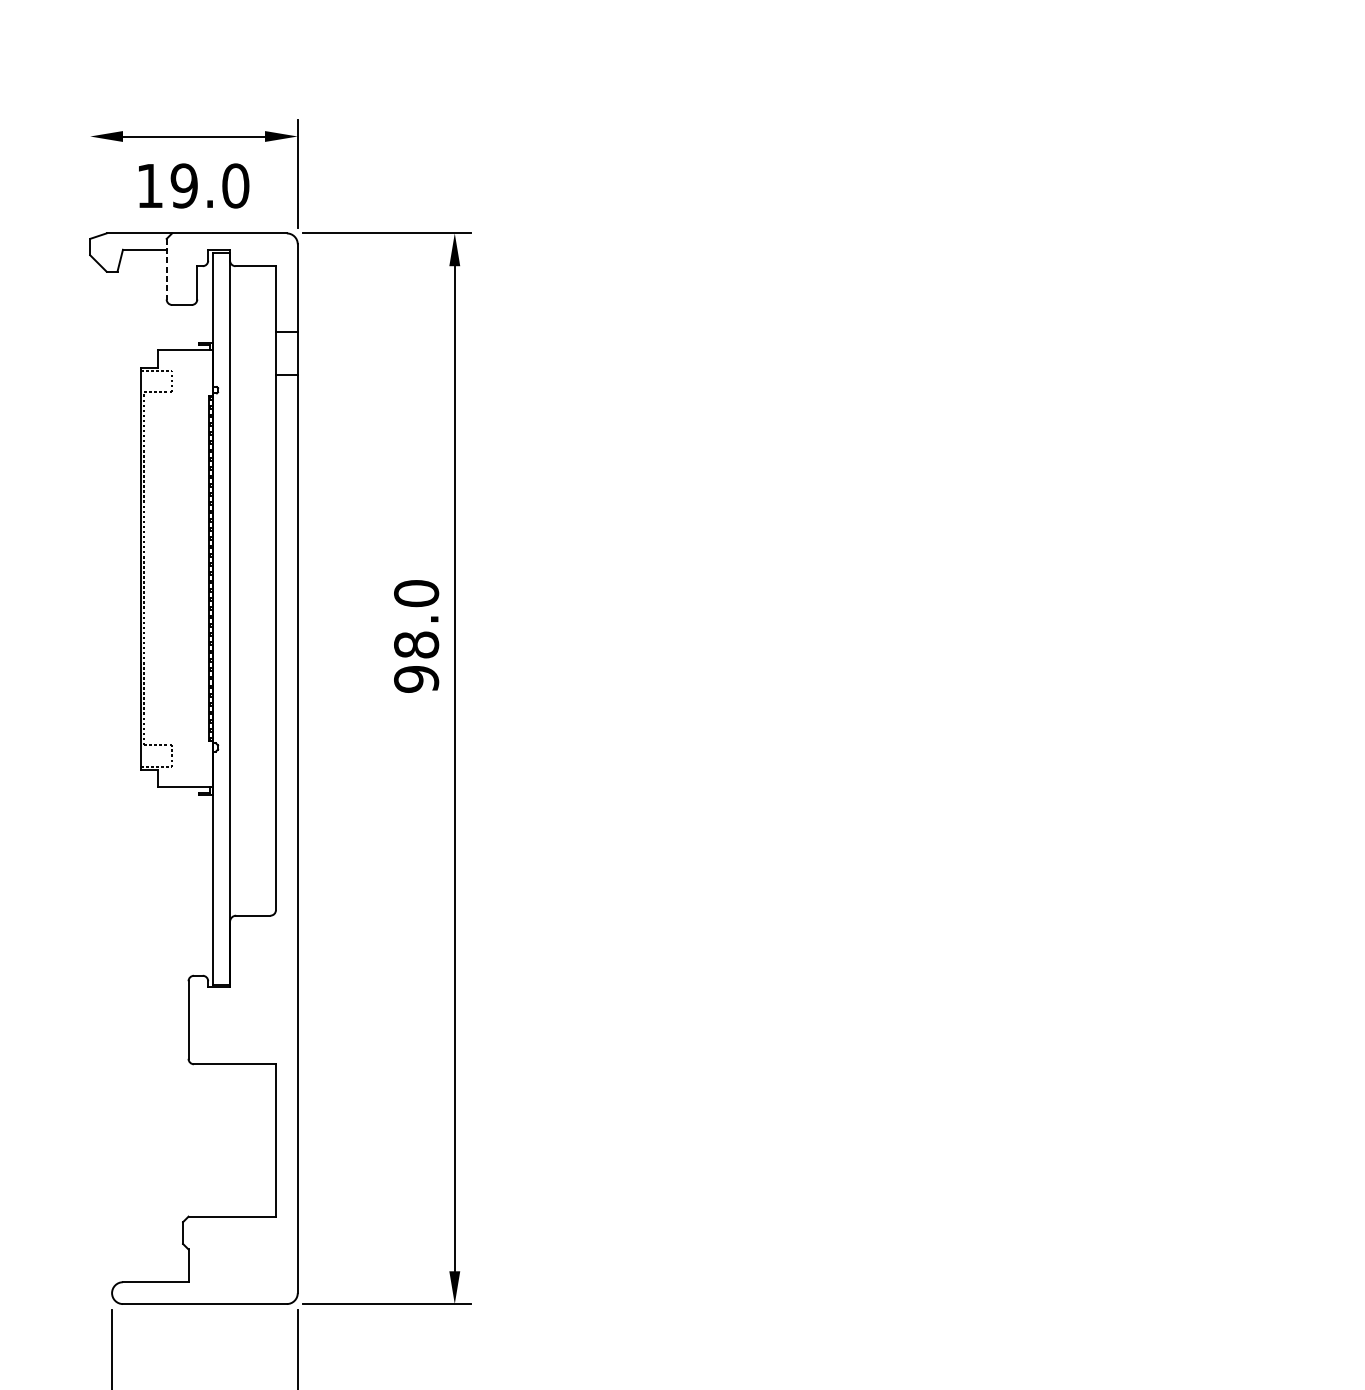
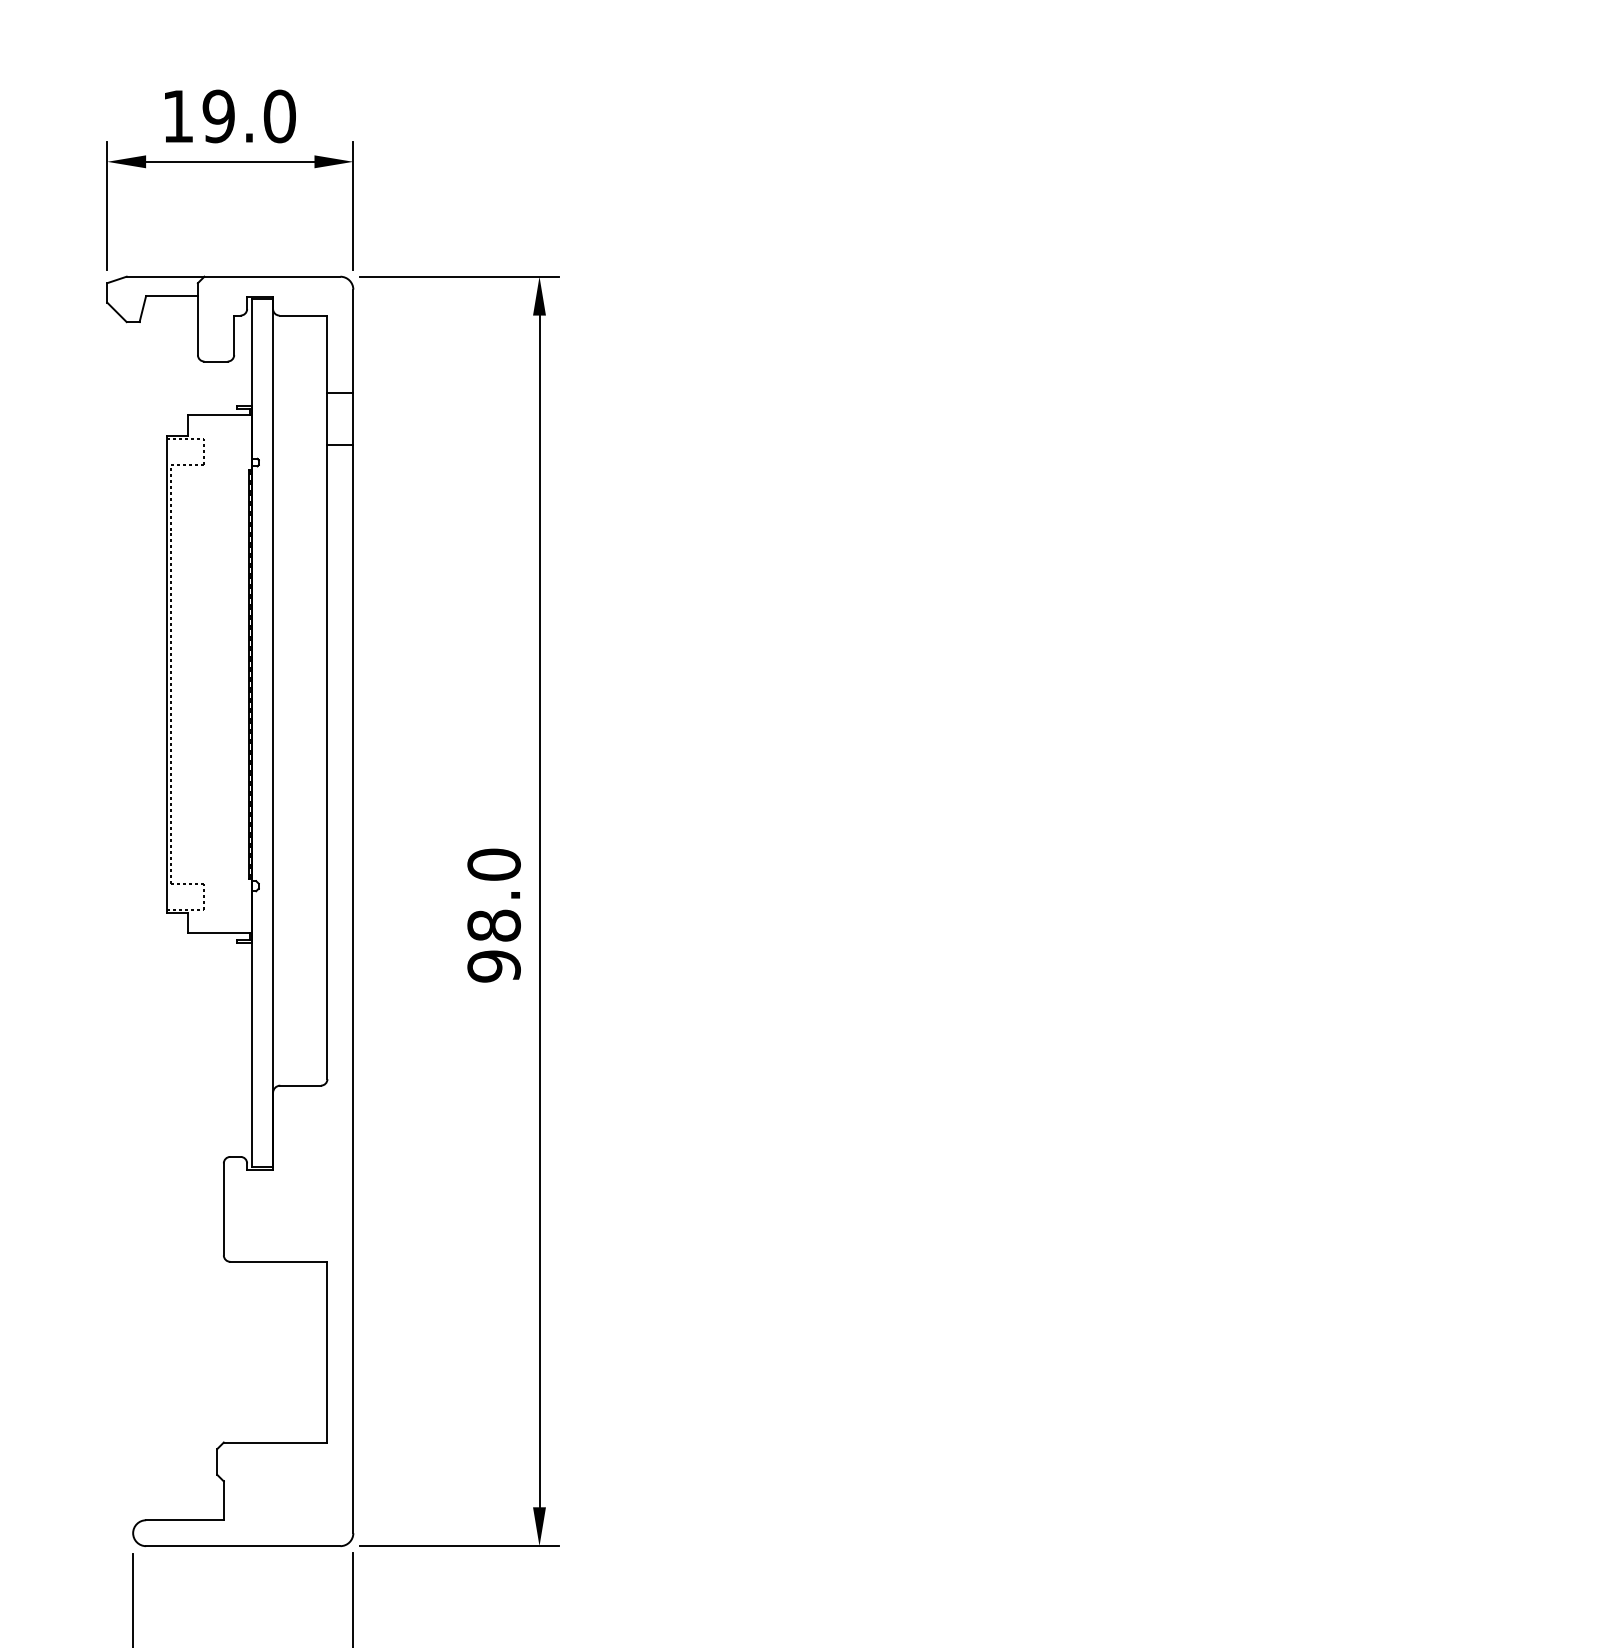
line: (90, 174) -> (107, 206), added
text: (194, 186) -> (230, 116), moved
line: (166, 269) -> (197, 319), dashed -> solid
text: (415, 636) -> (493, 915), moved

